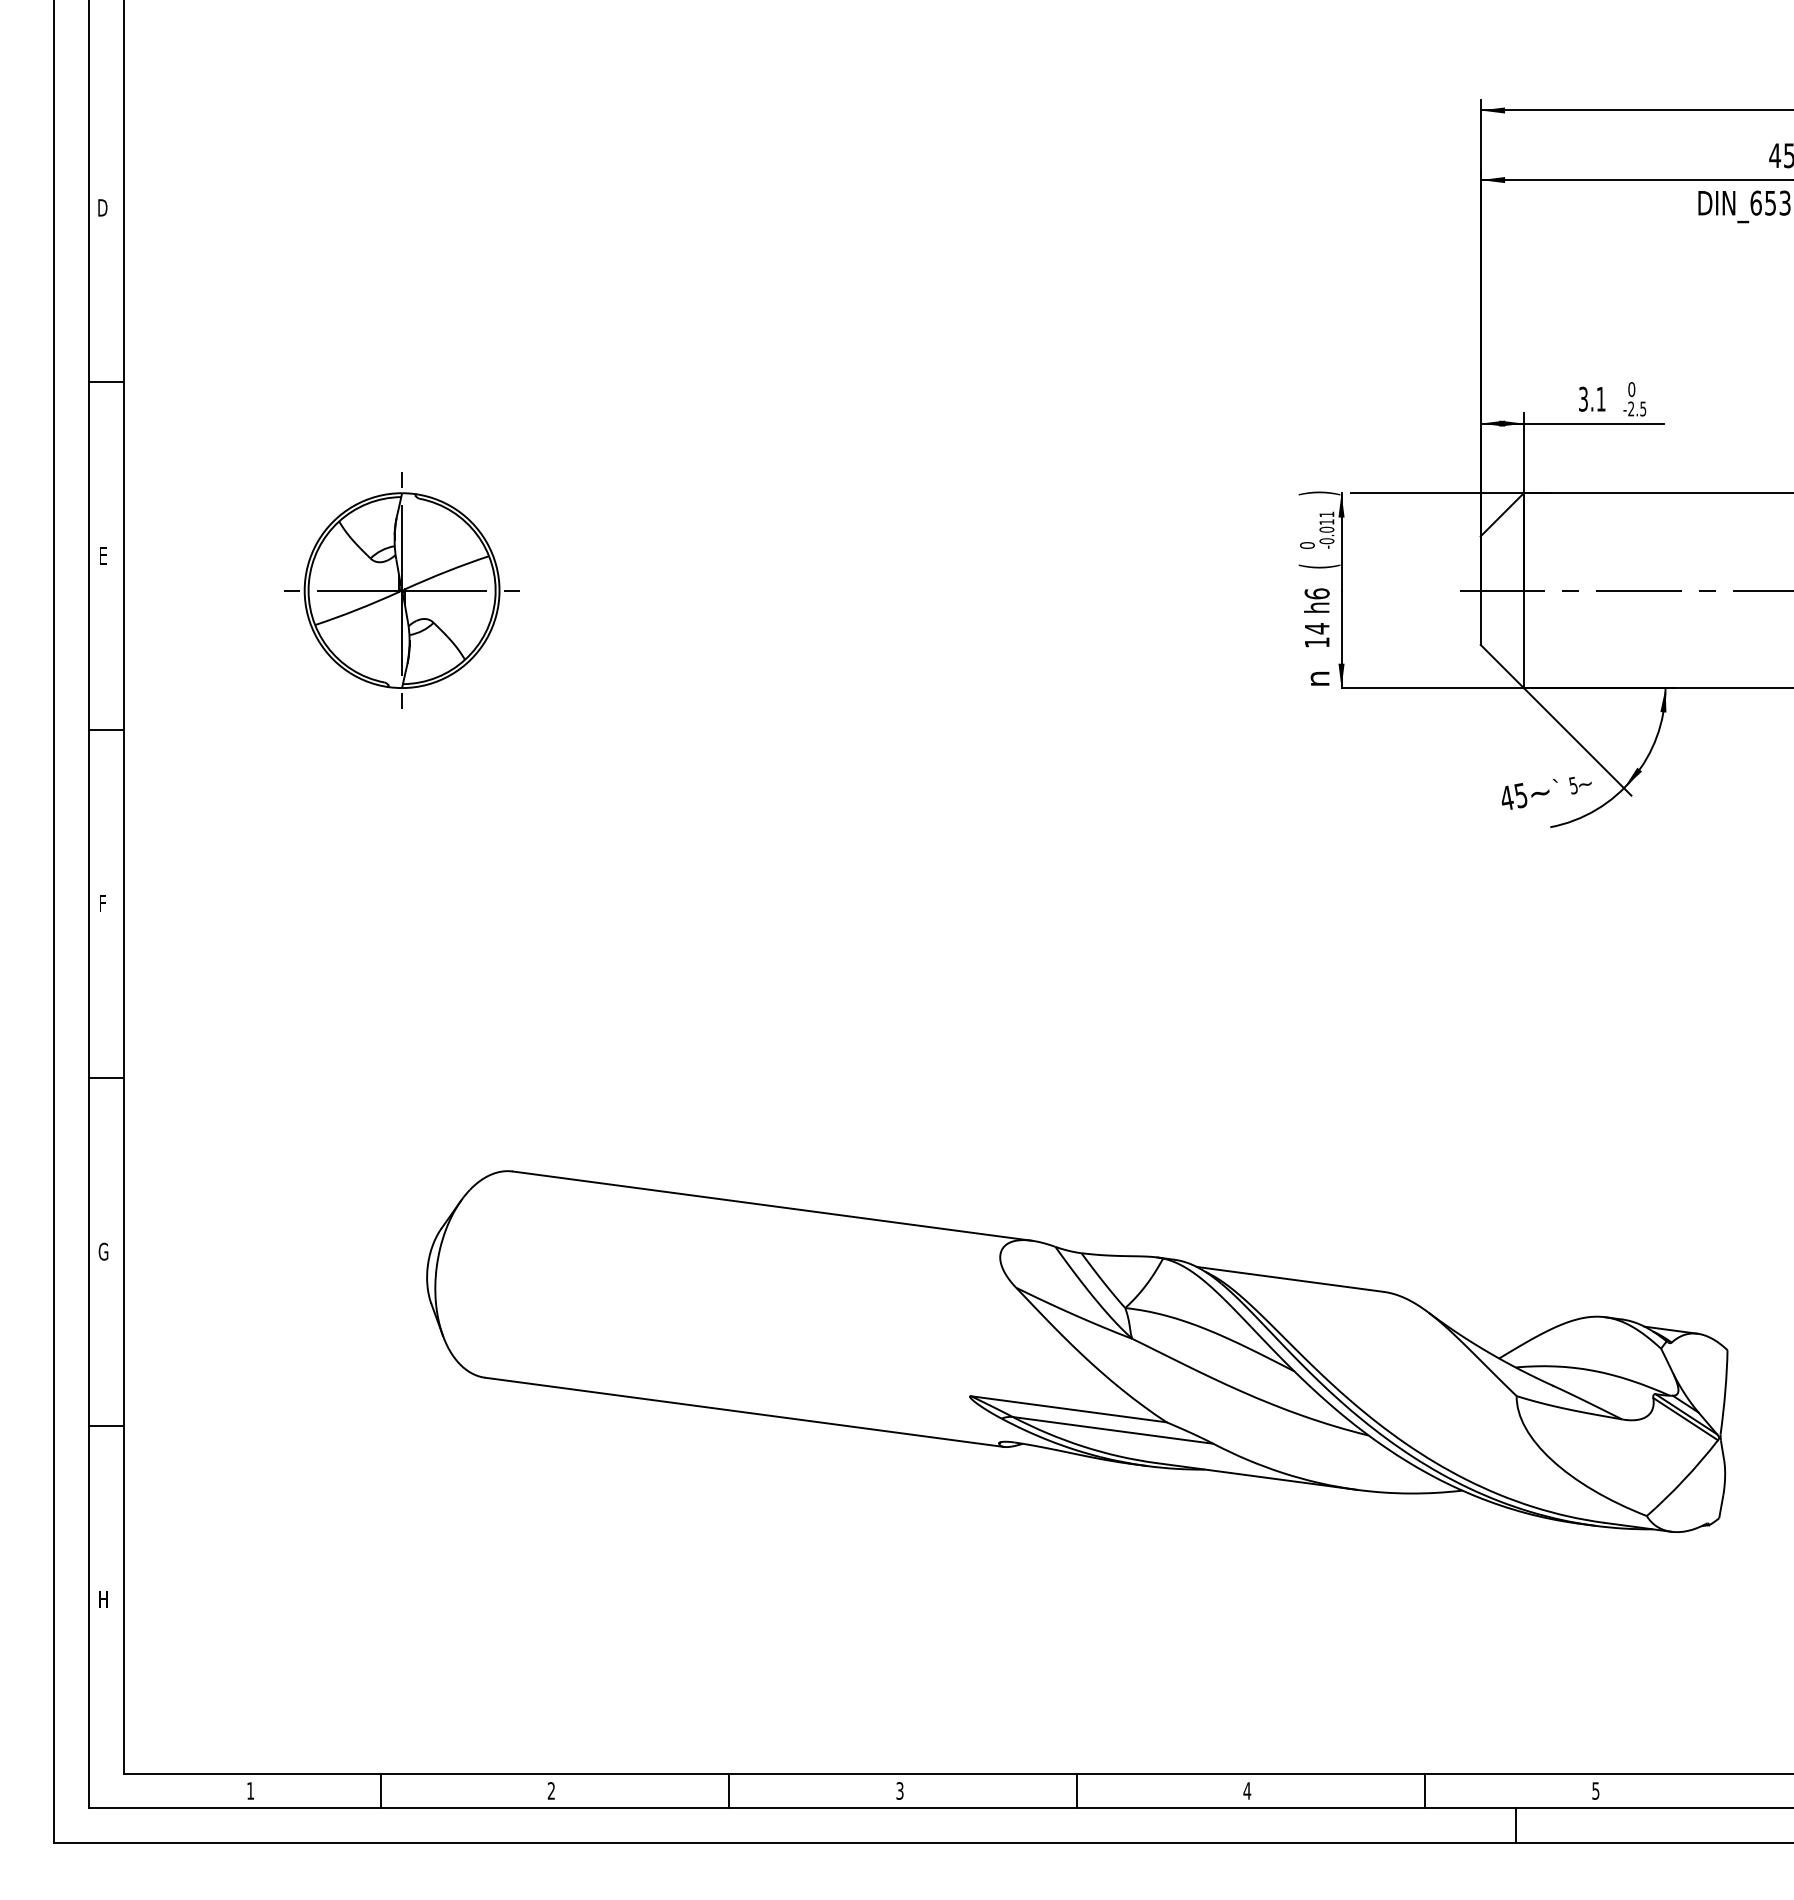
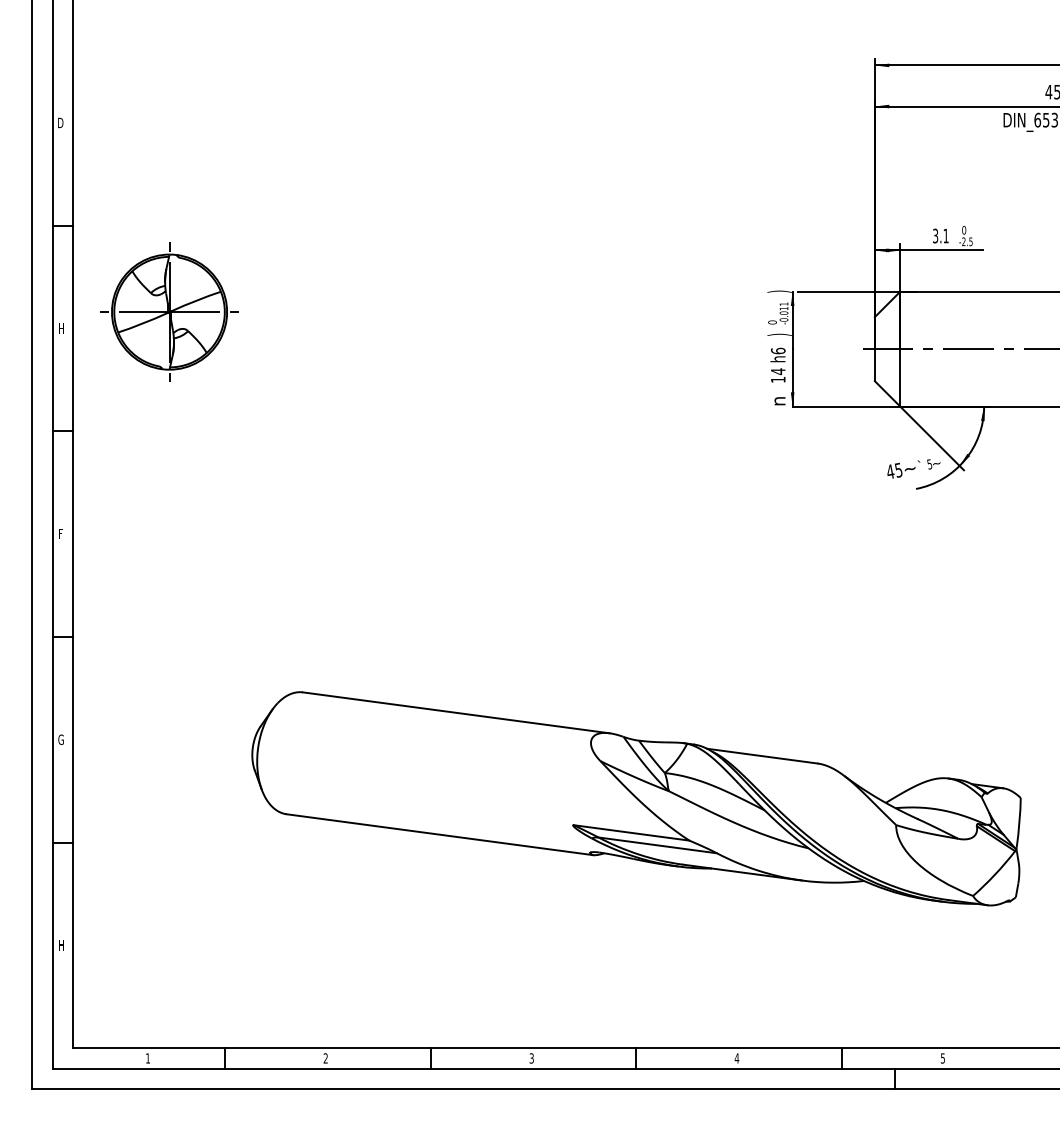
text: (104, 555) -> (61, 328), E -> H
text: (1319, 565) -> (779, 334), ( -> )
part: (402, 589) -> (169, 311), moved

